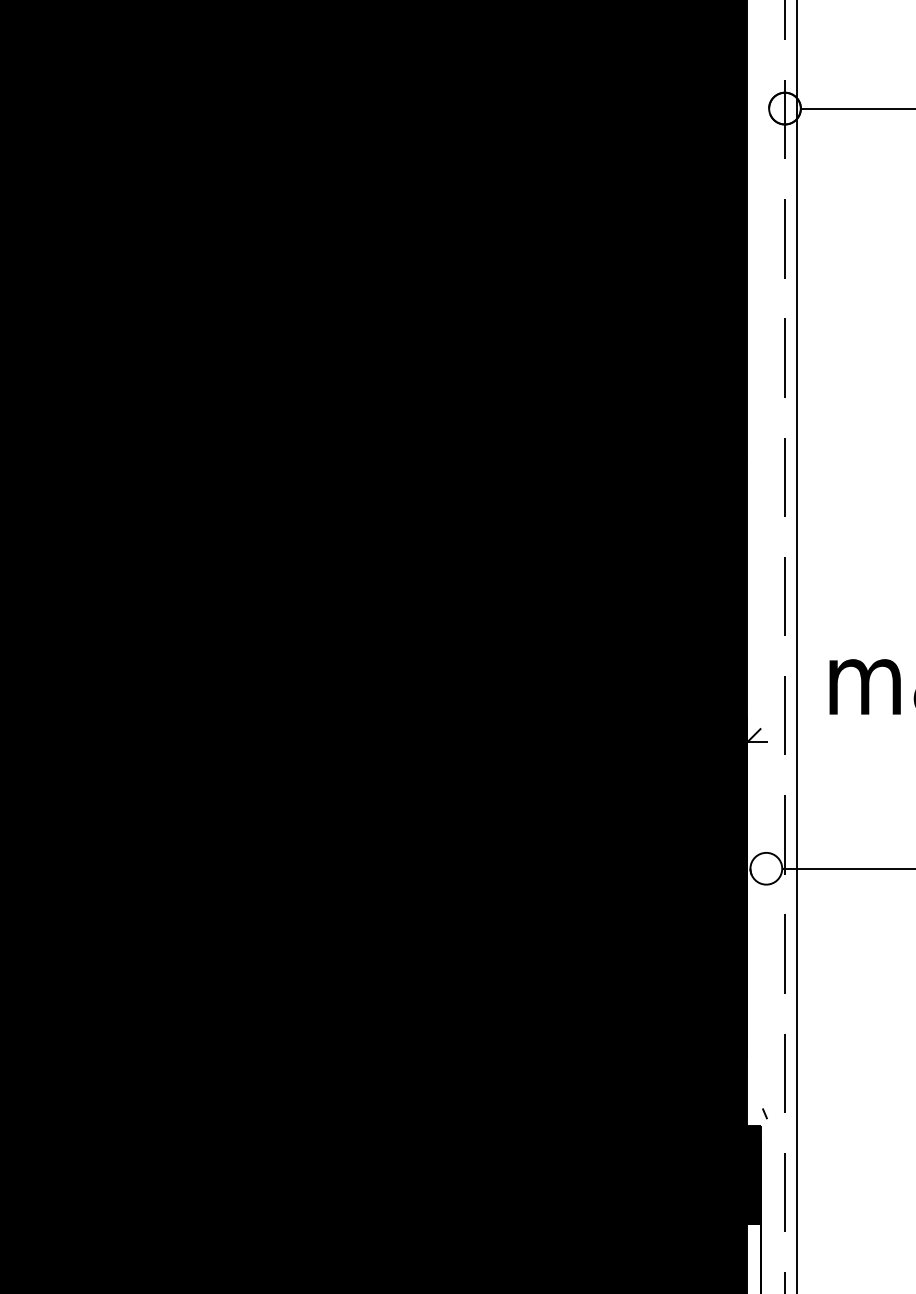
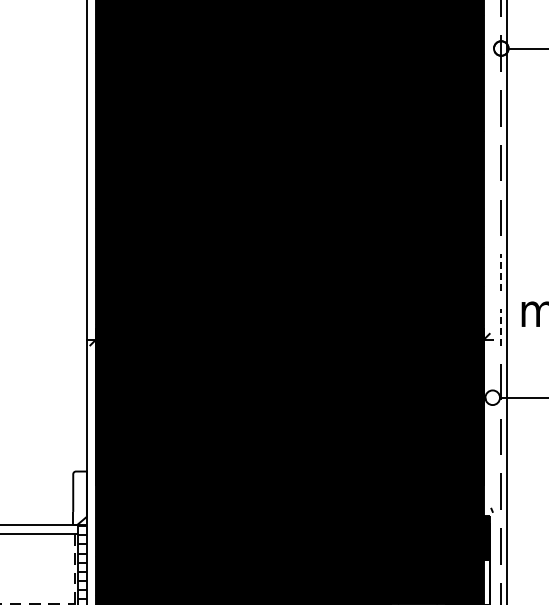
line: (785, 596) -> (501, 272), solid -> dashed
line: (785, 713) -> (501, 326), solid -> dashed

